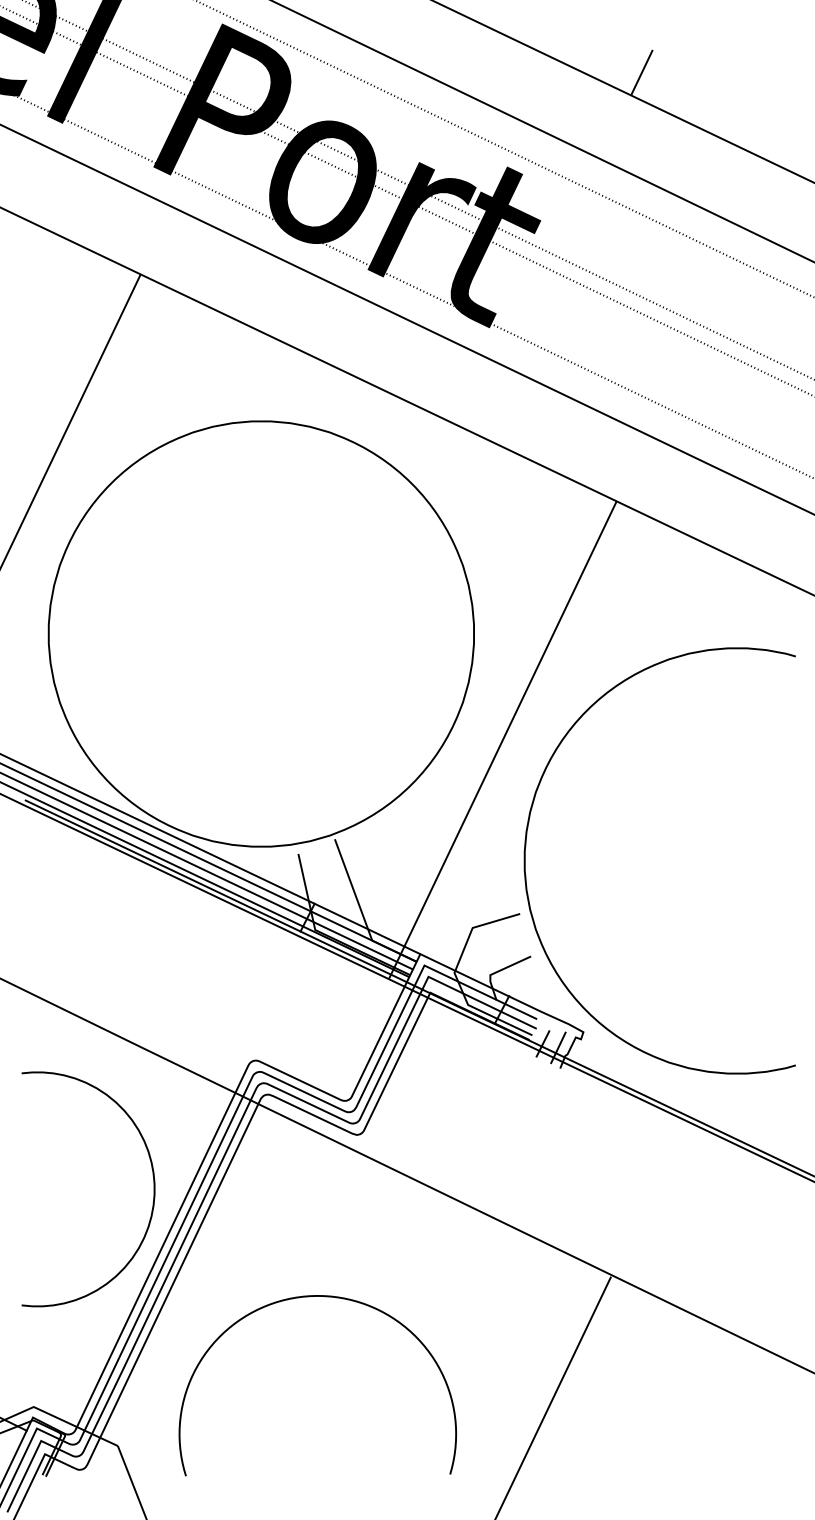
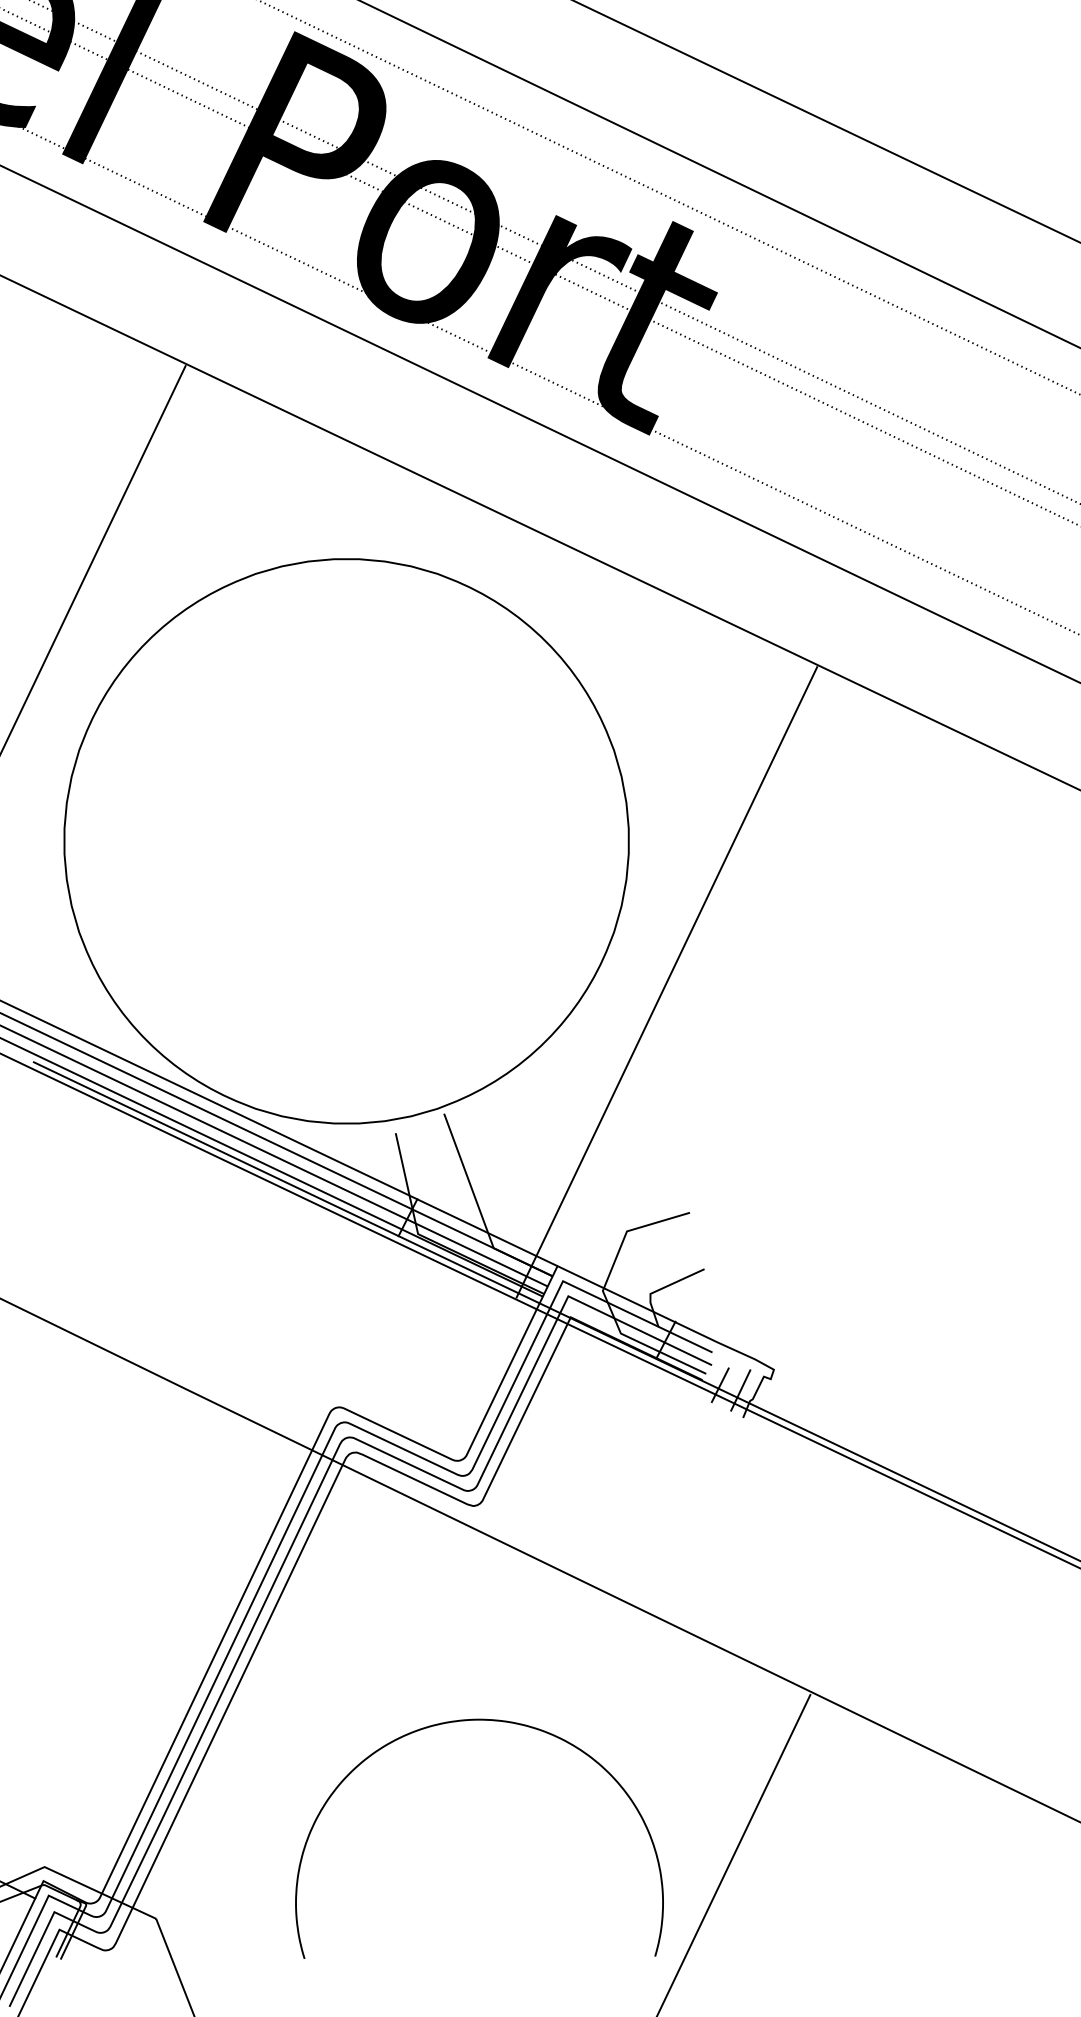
line: (641, 71) -> (851, 95), removed
curve: (525, 850) -> (697, 1128), removed
curve: (153, 1183) -> (203, 1570), removed
curve: (307, 1297) -> (465, 1721), moved

